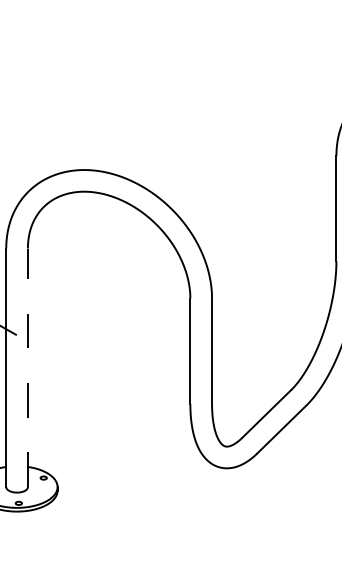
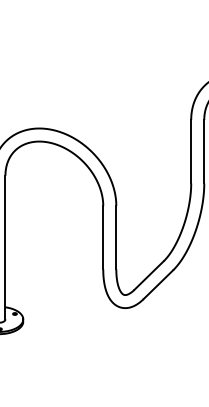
line: (28, 367) -> (5, 247), dashed -> solid

